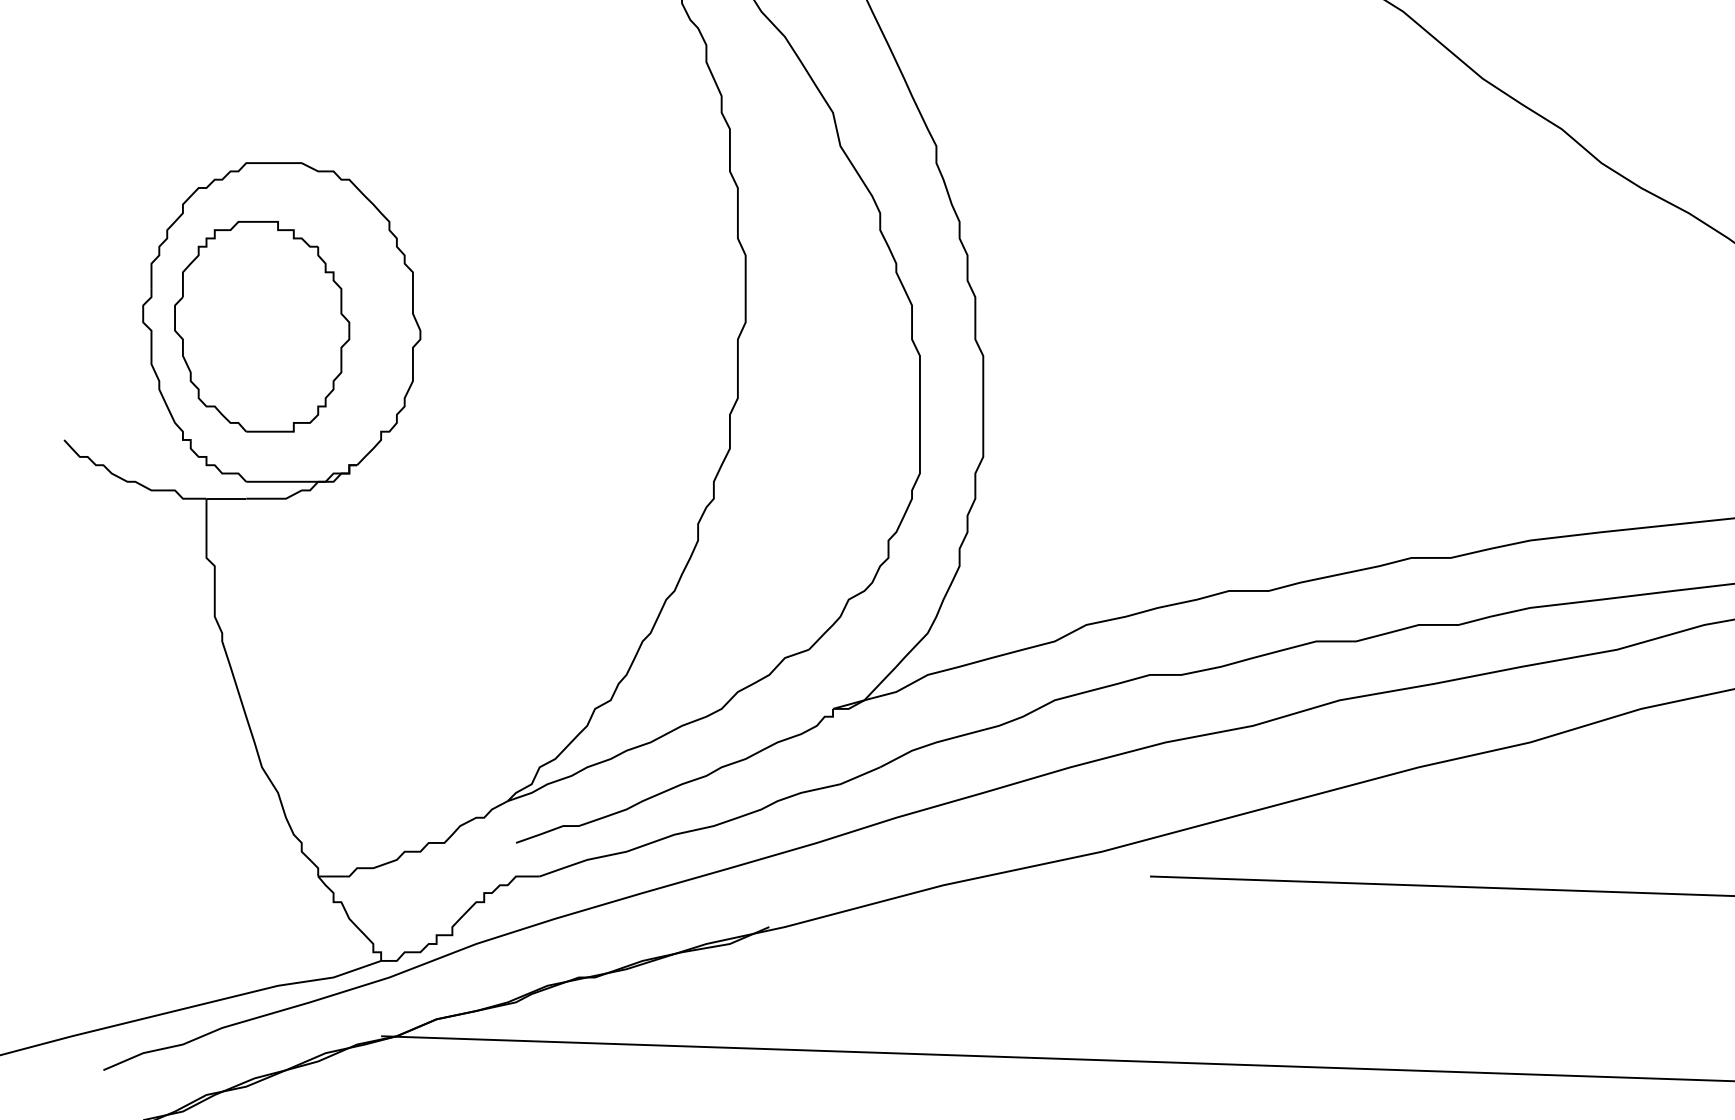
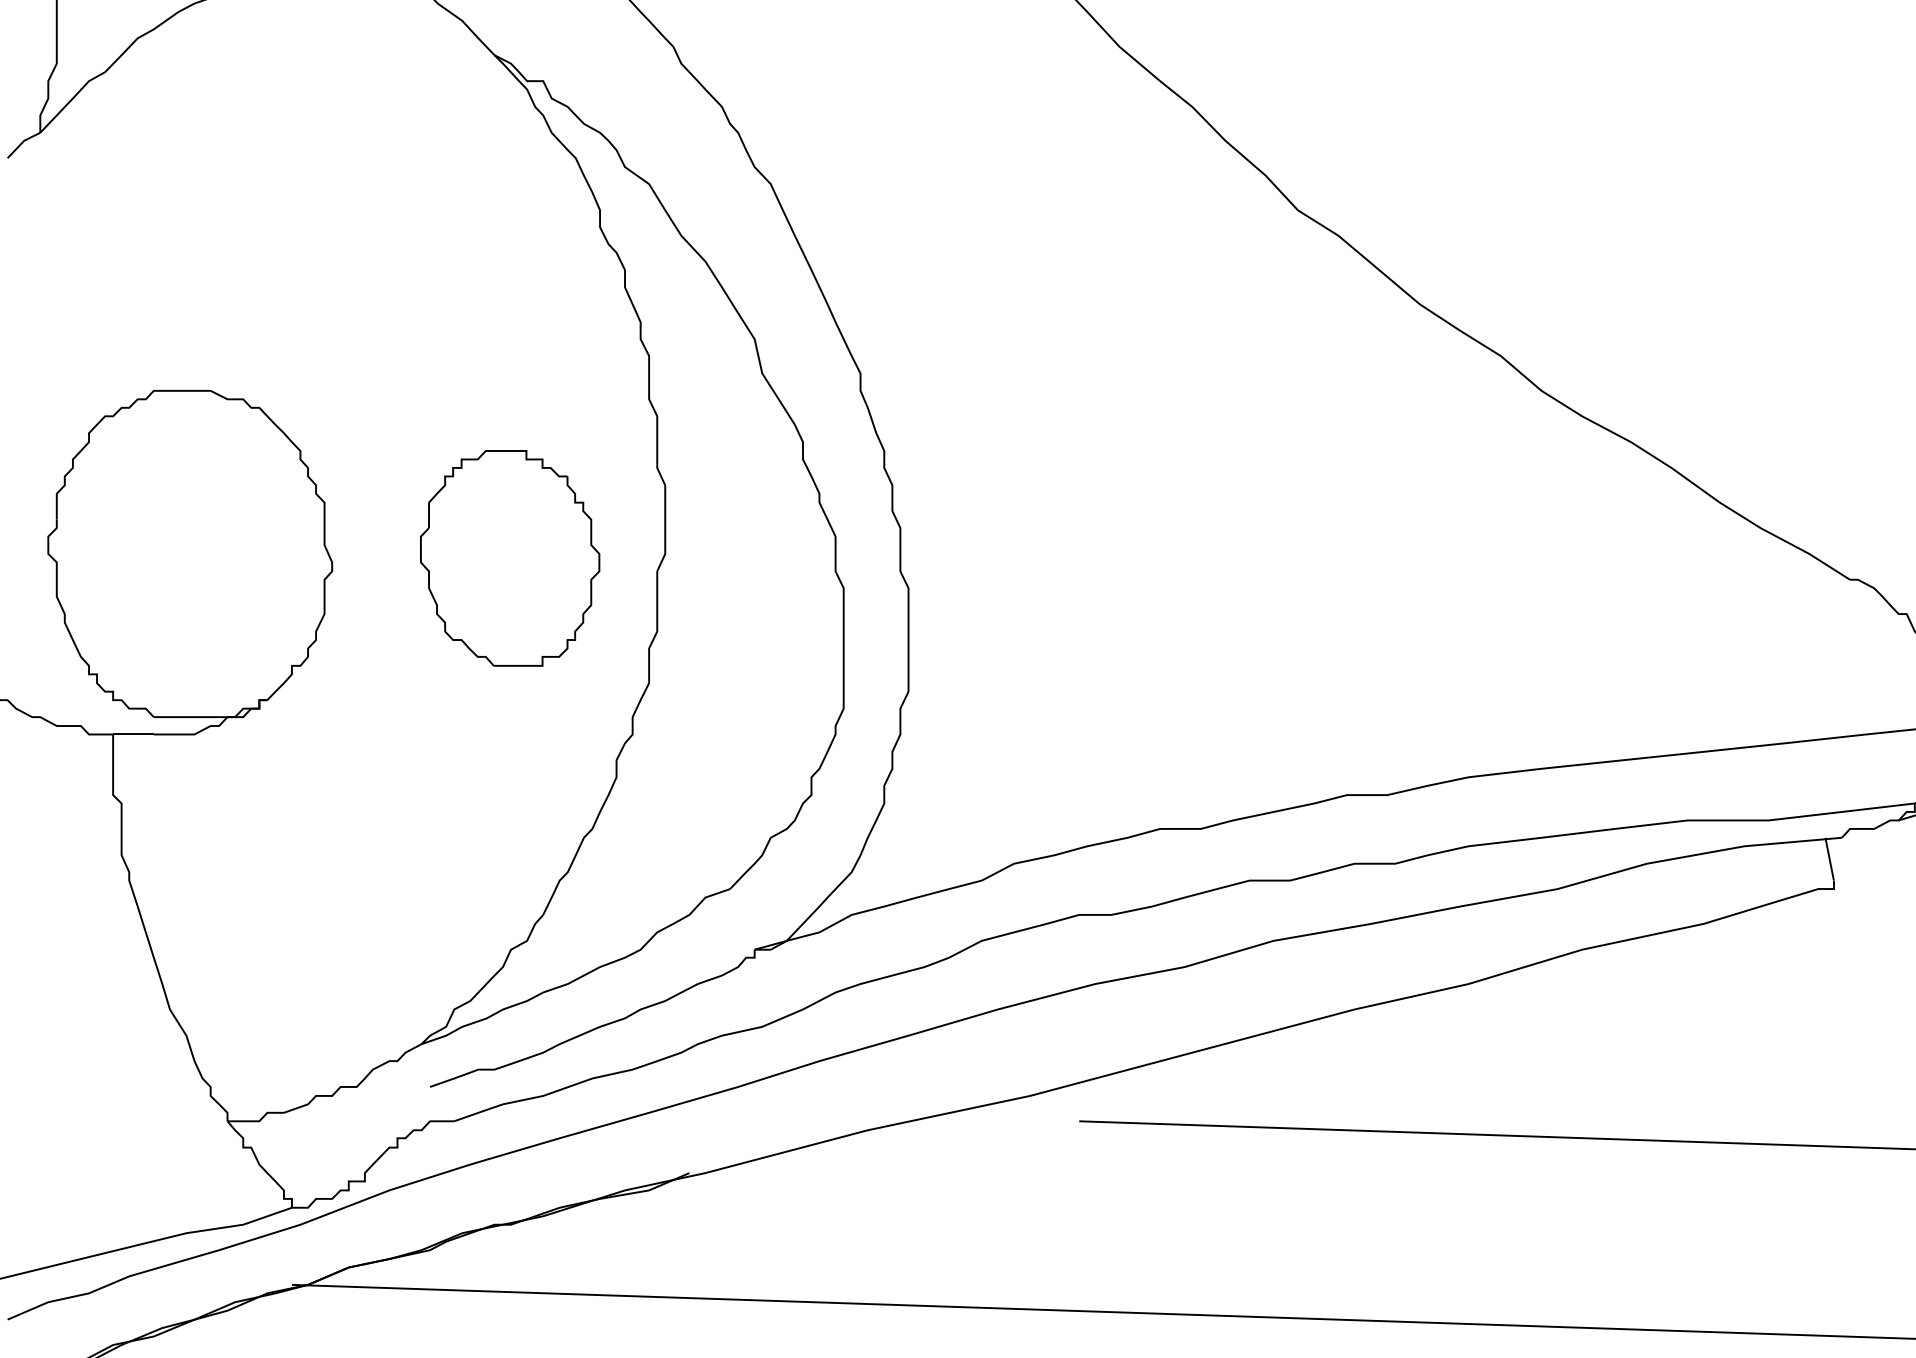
part: (262, 326) -> (510, 558), moved

